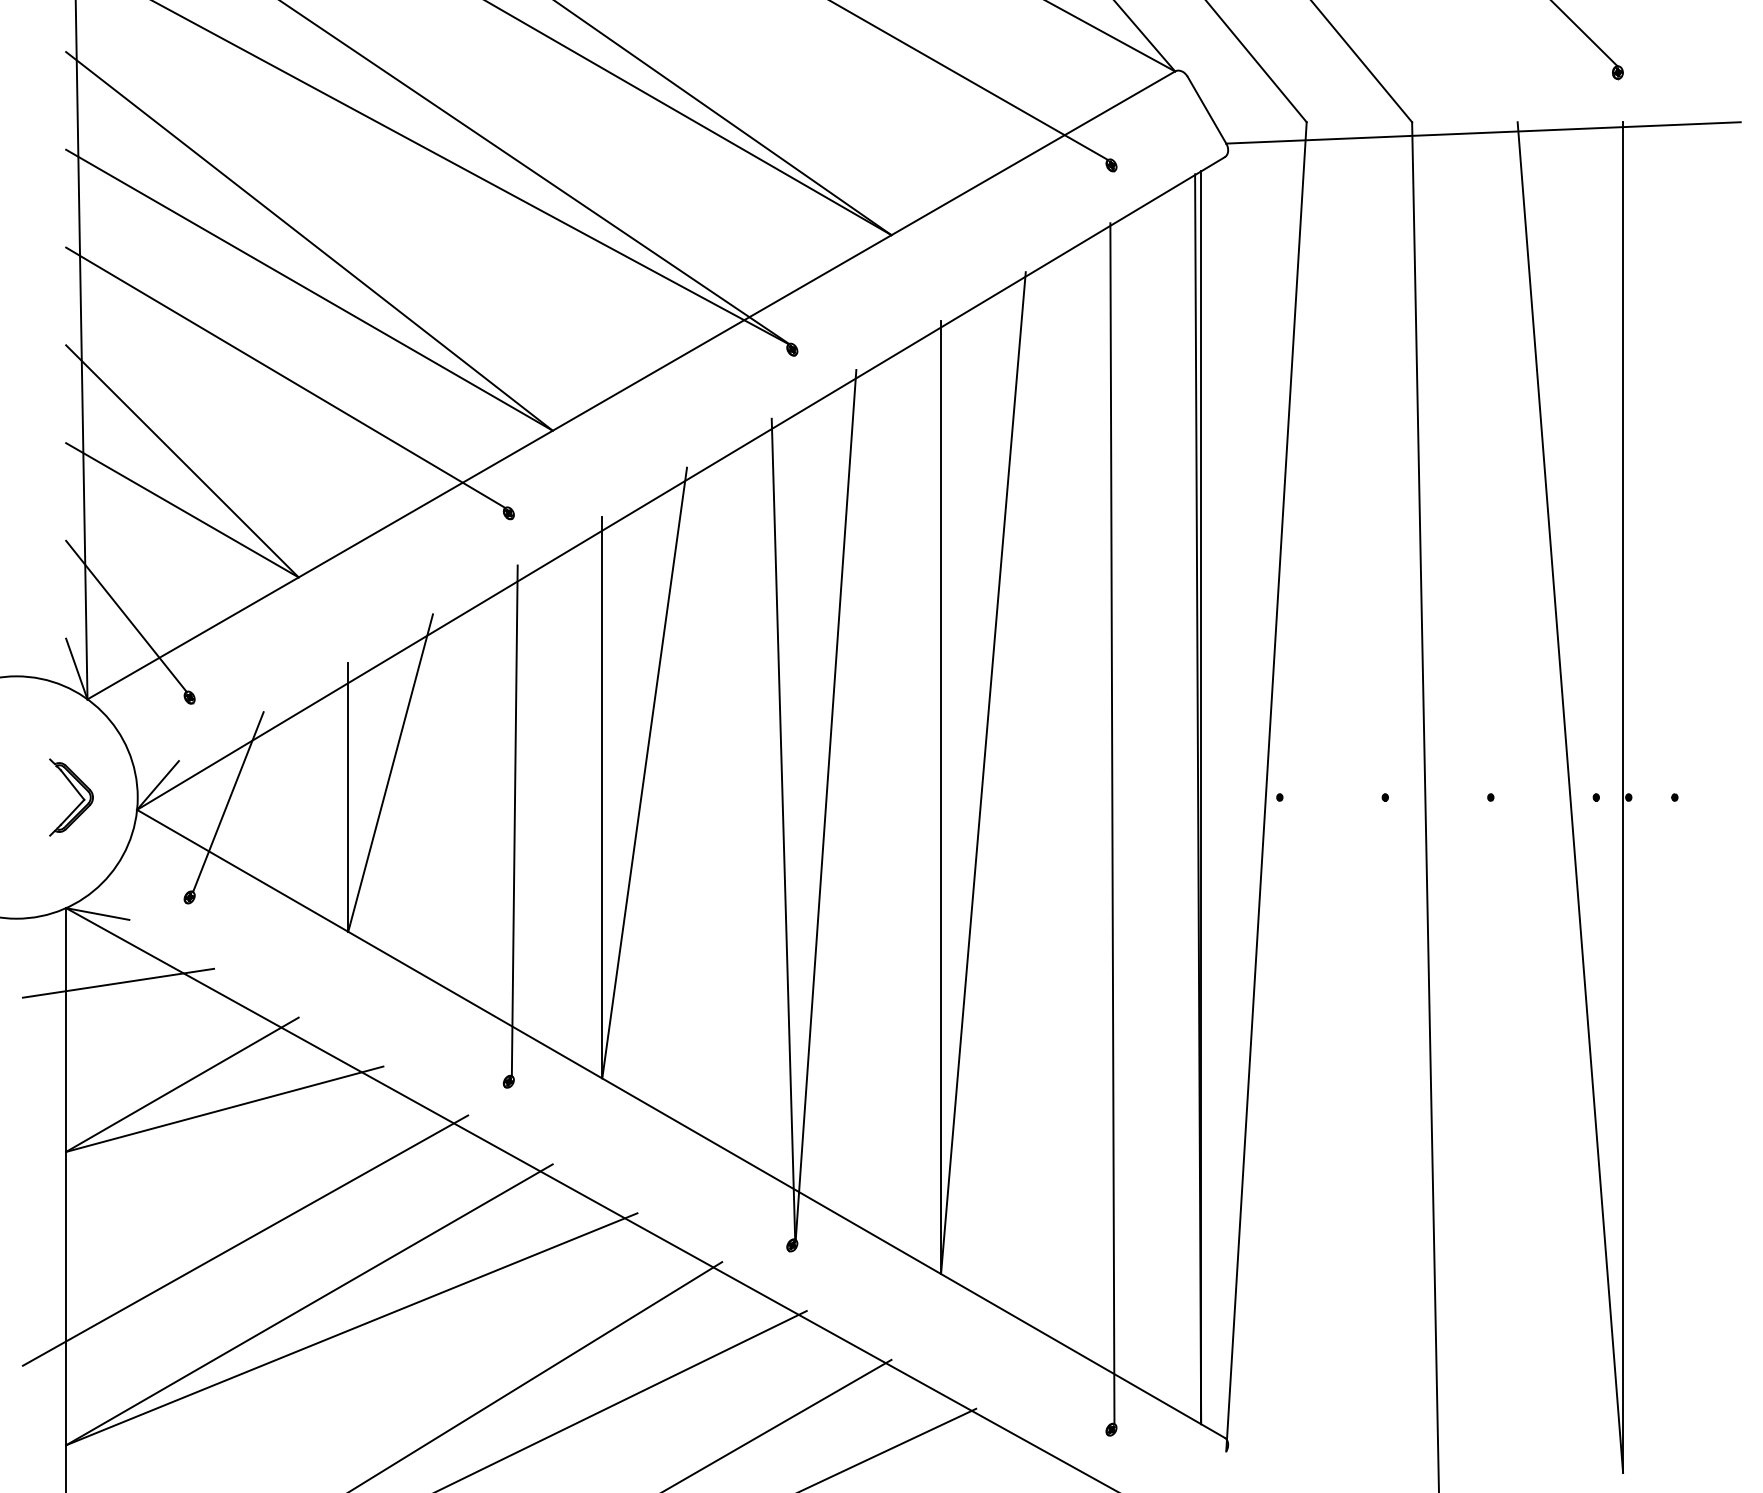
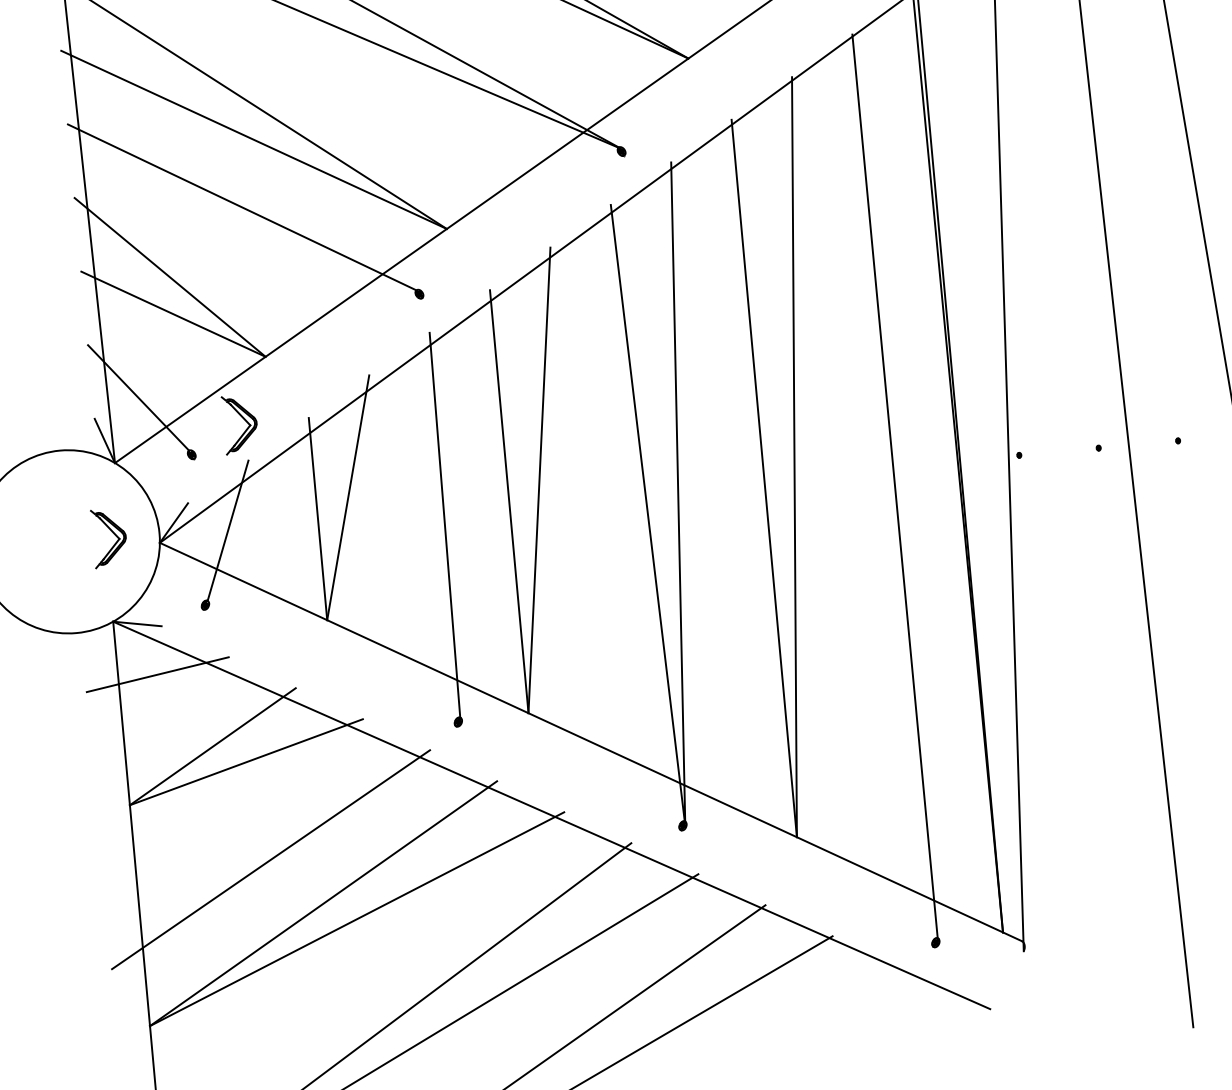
part: (264, 660) -> (245, 421), added

